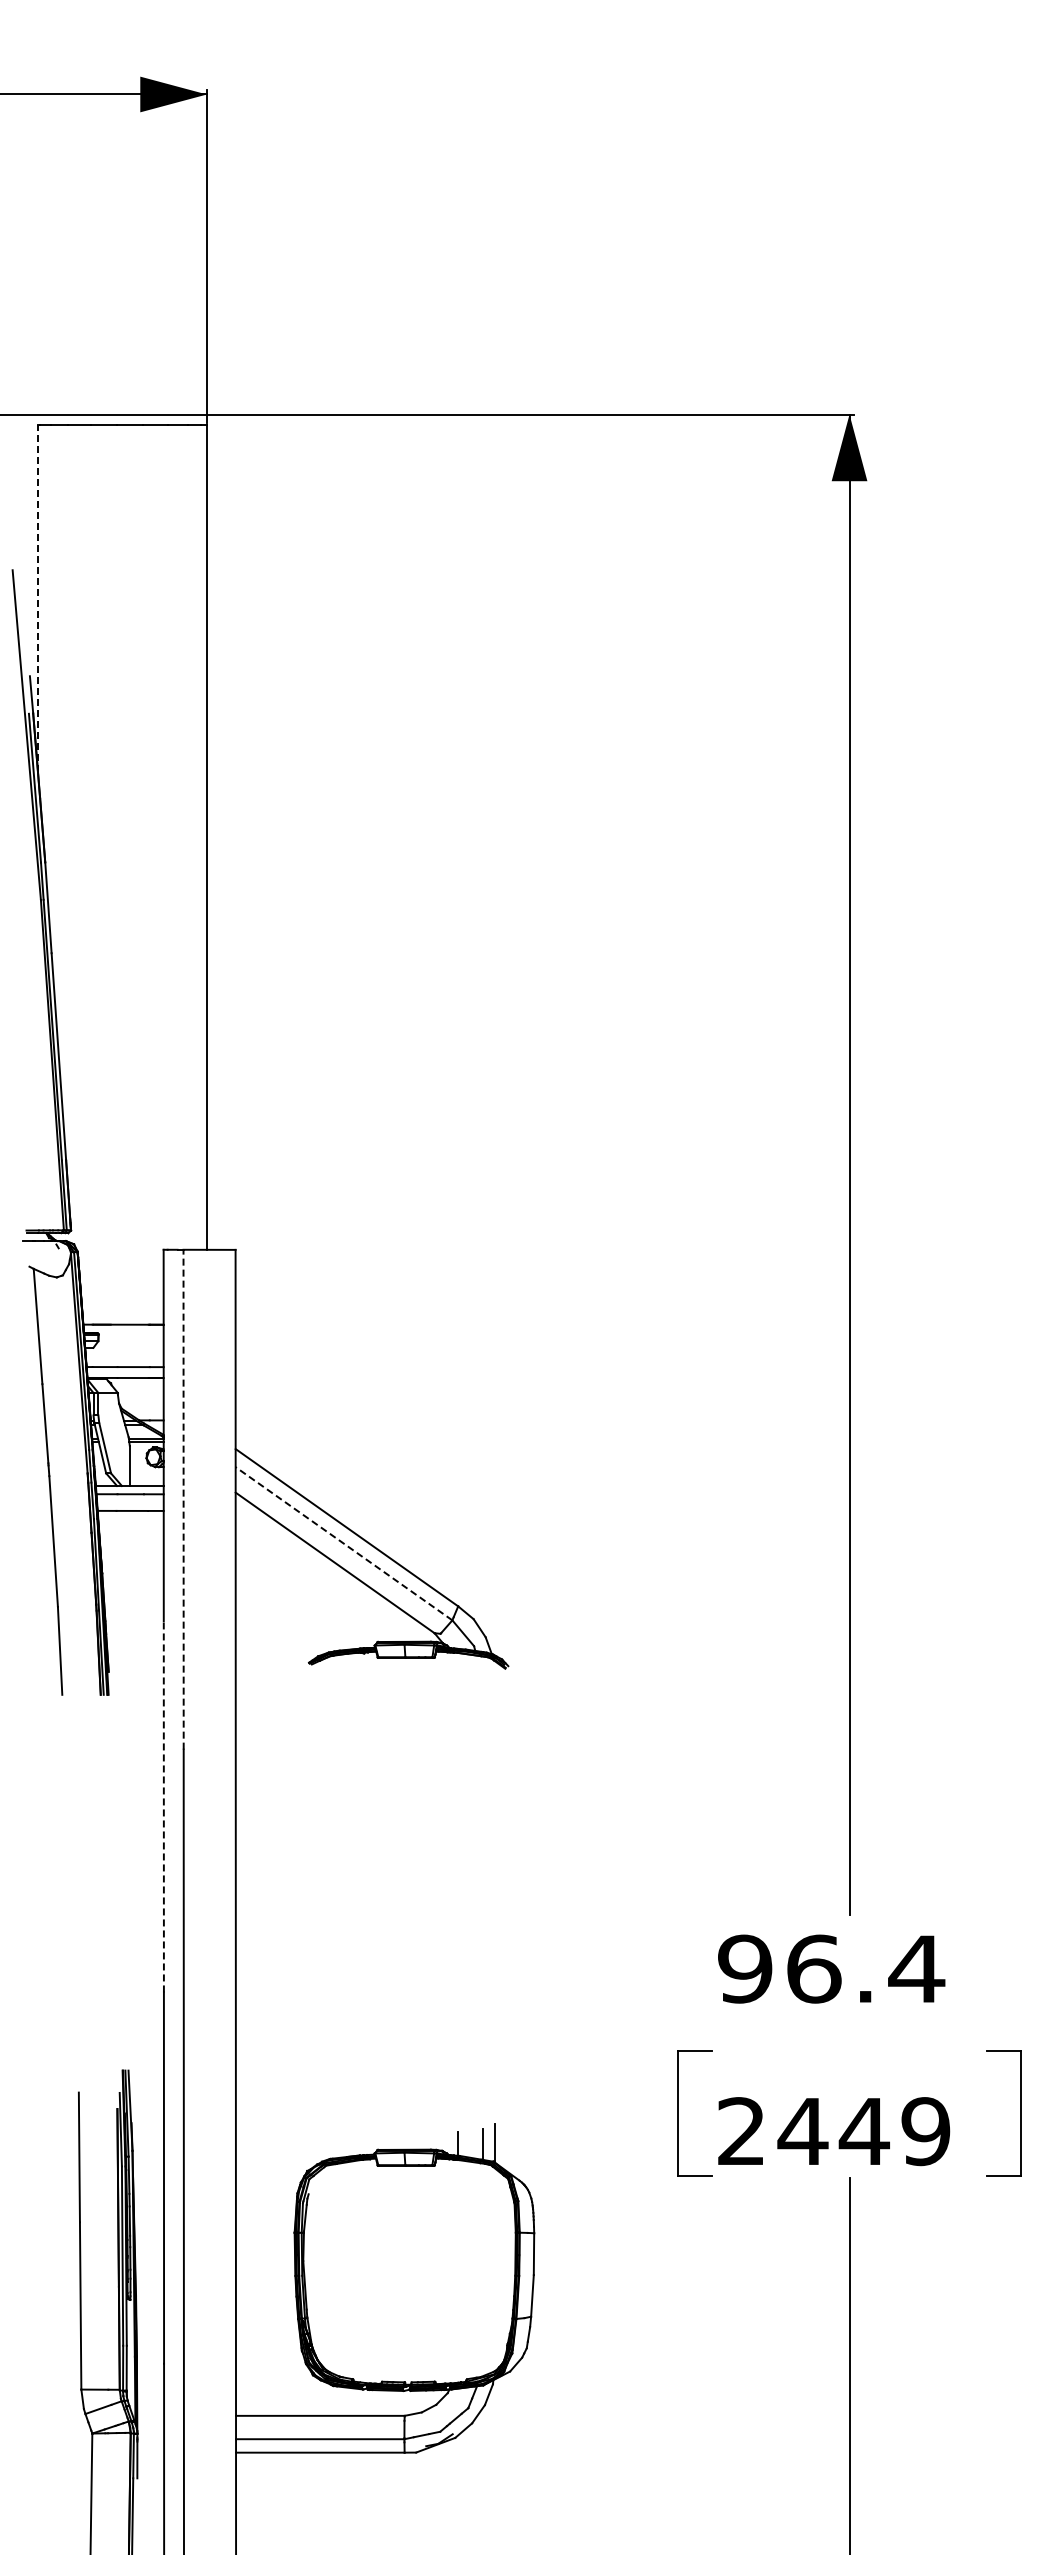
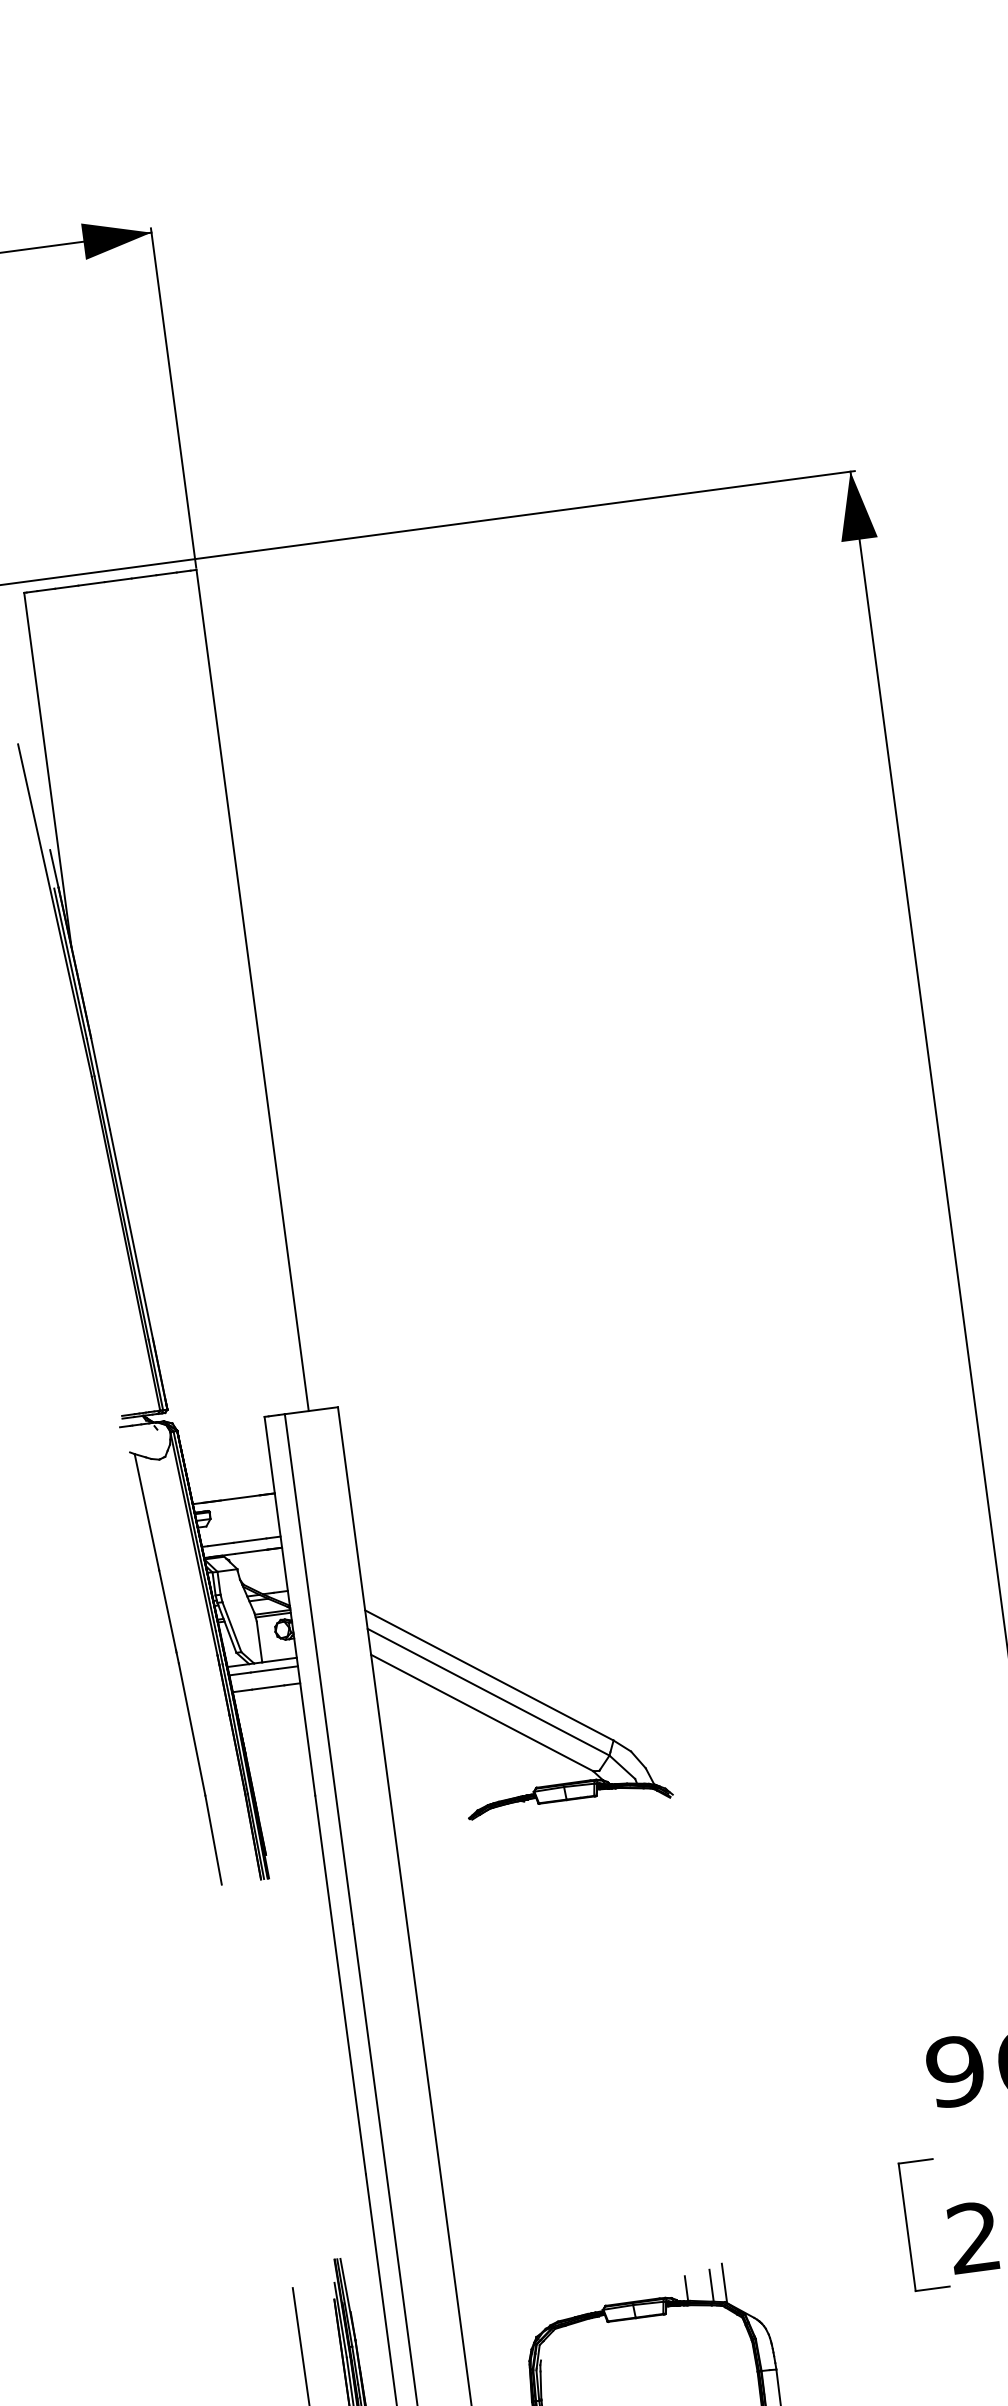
line: (38, 598) -> (48, 769), dashed -> solid
line: (183, 1499) -> (318, 1668), dashed -> solid
line: (344, 1543) -> (489, 1691), dashed -> solid
line: (163, 1806) -> (340, 1984), dashed -> solid

